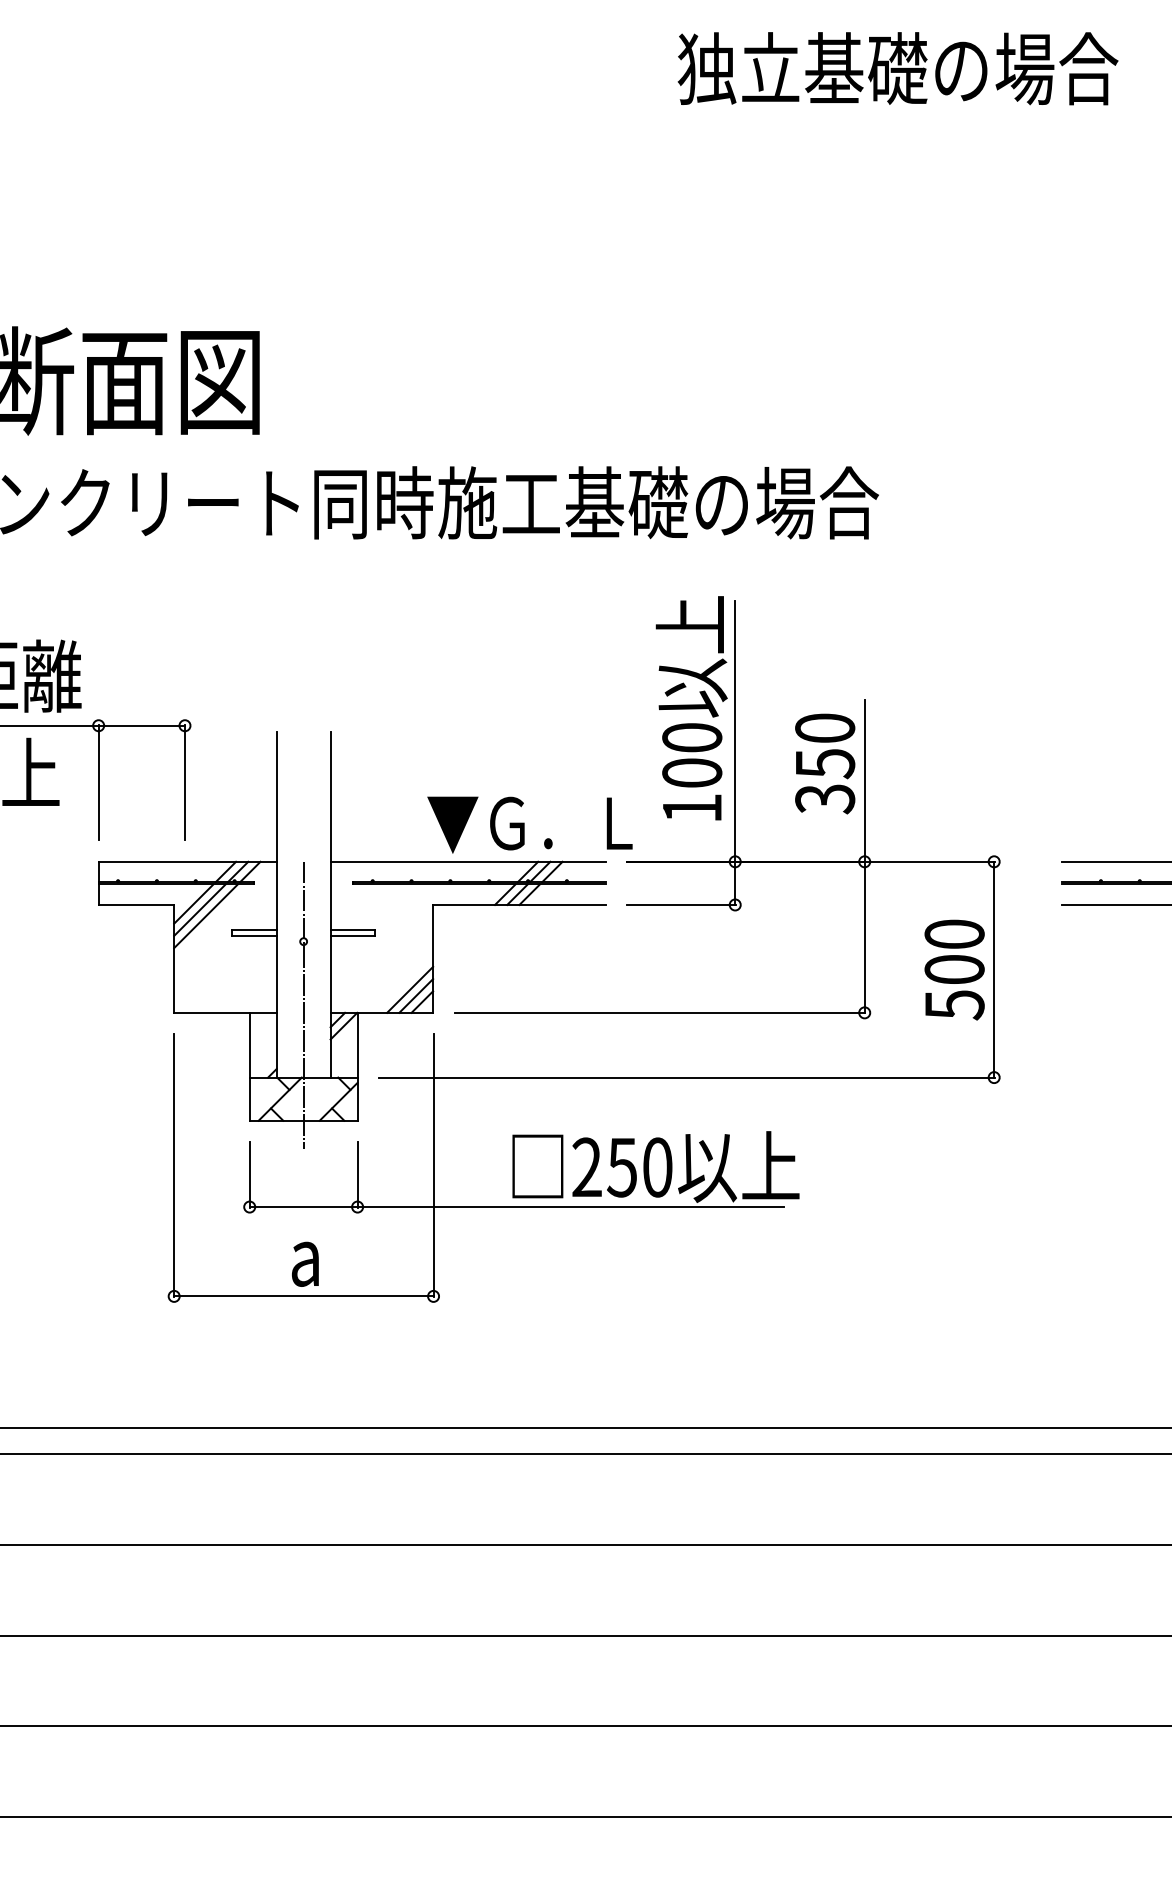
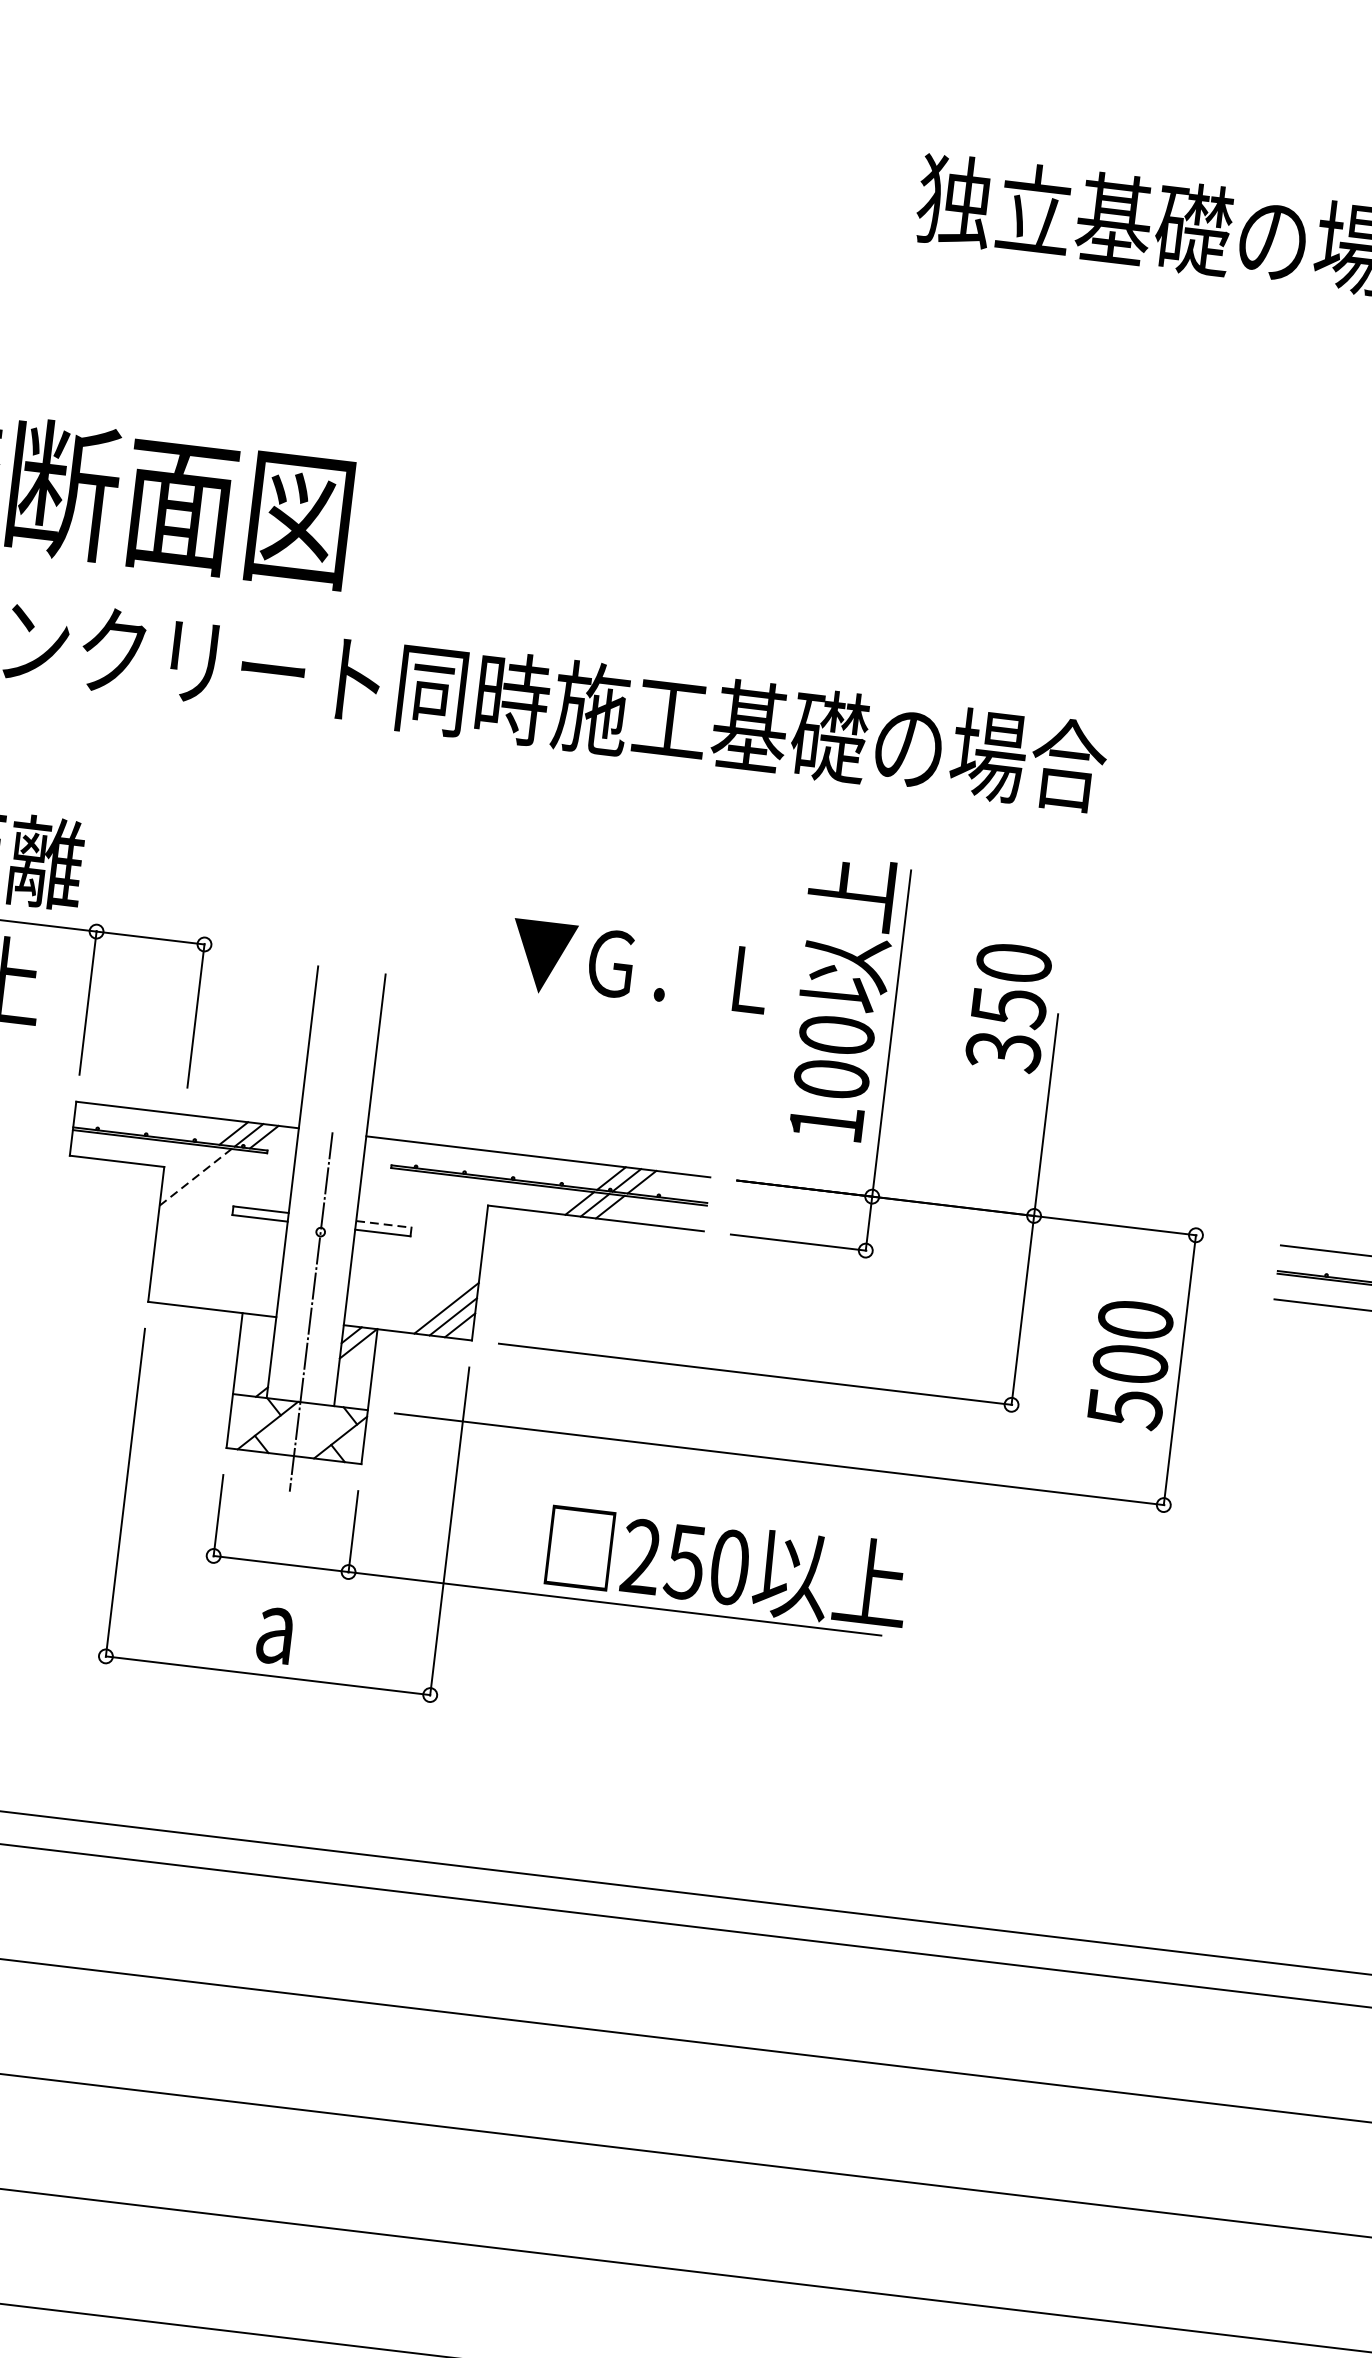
text: (825, 763) -> (1009, 1007), moved
text: (529, 824) -> (638, 968), moved
line: (193, 903) -> (188, 1168), removed
line: (200, 909) -> (196, 1176), solid -> dashed
line: (205, 916) -> (201, 1186), removed
line: (353, 929) -> (384, 1224), solid -> dashed

